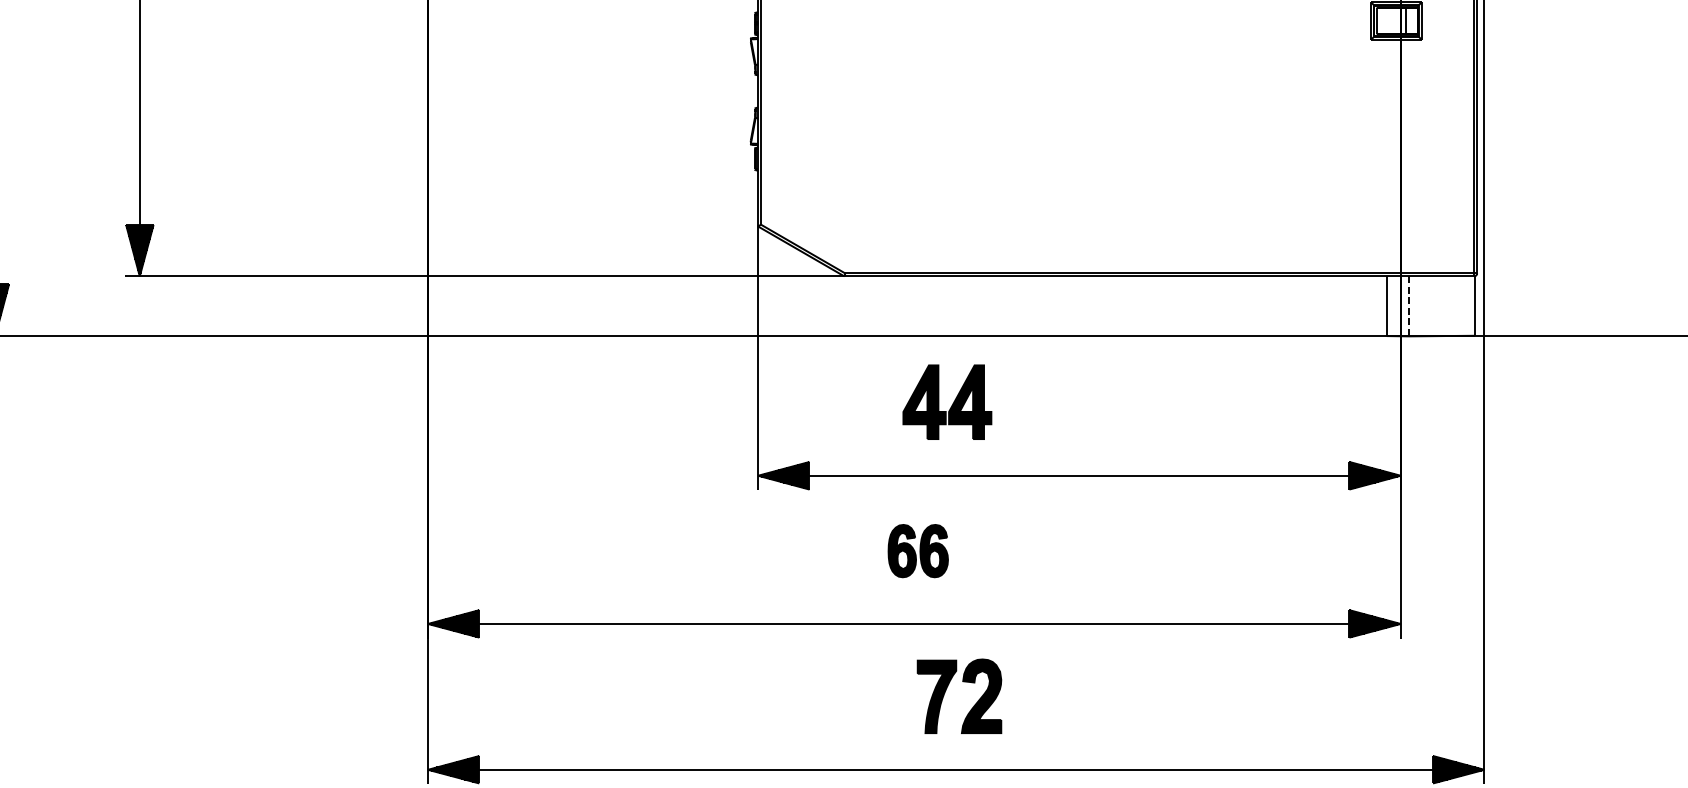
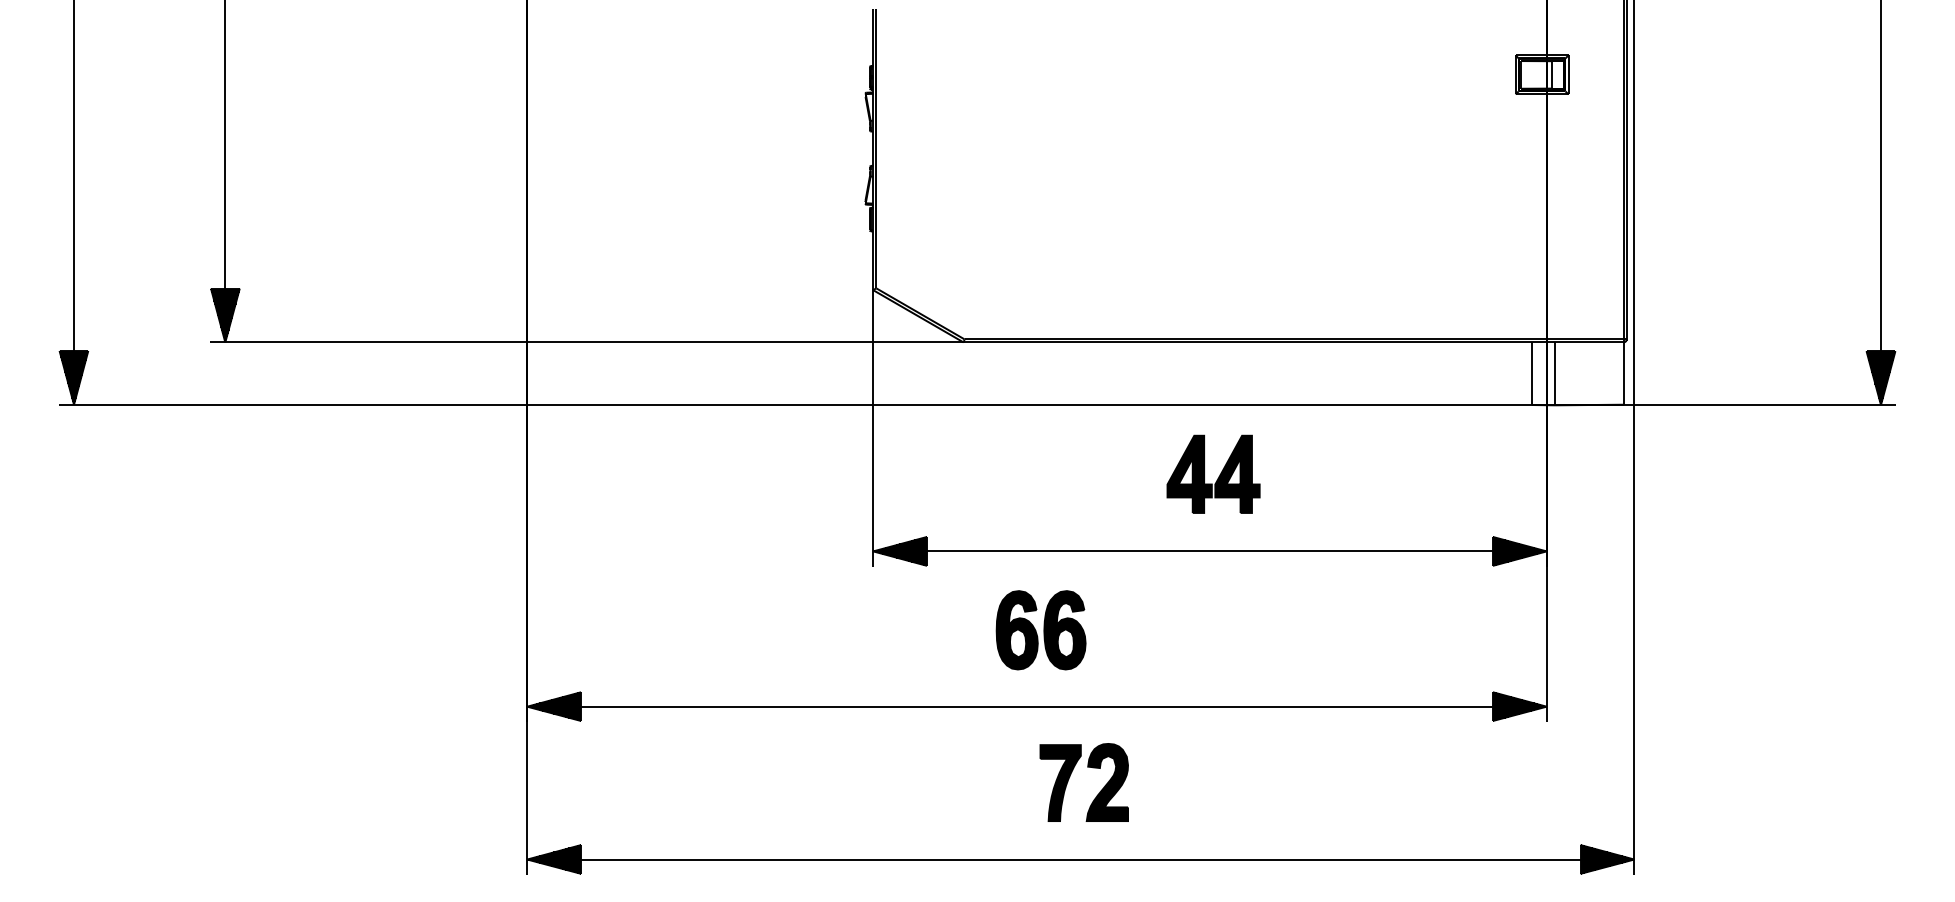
line: (1409, 306) -> (1555, 374), dashed -> solid
part: (947, 401) -> (1213, 473), moved
part: (917, 551) -> (1040, 630), size x1.43

